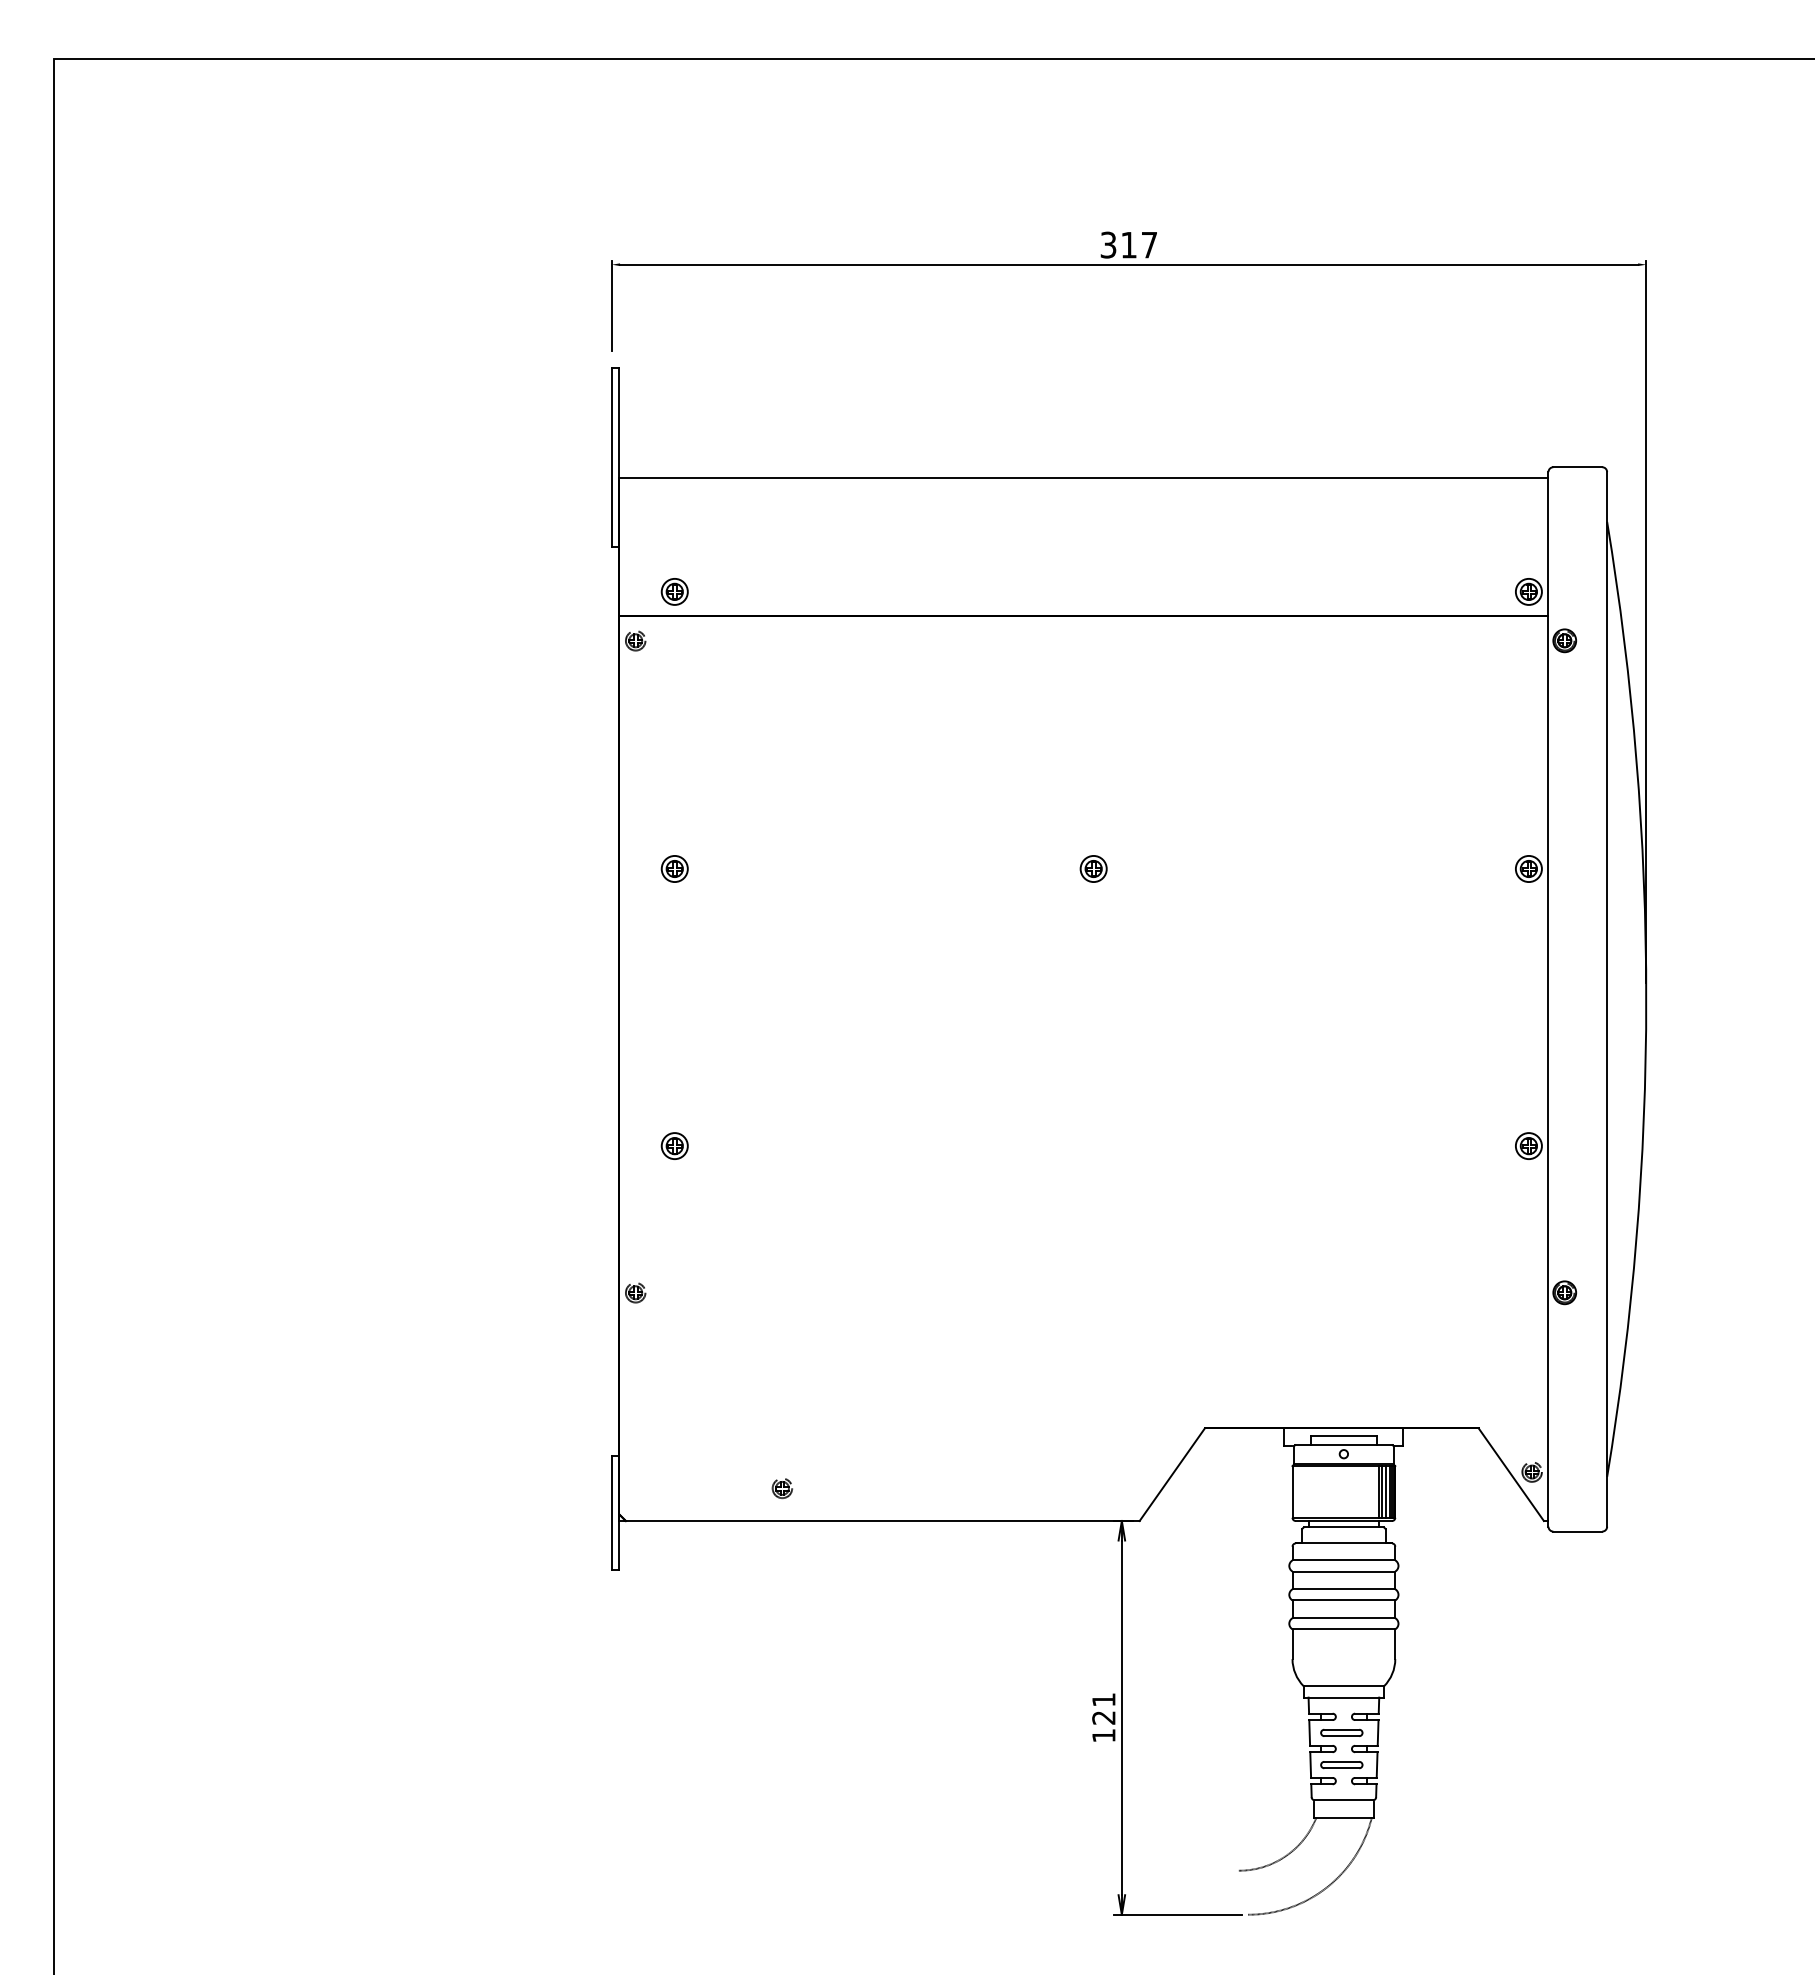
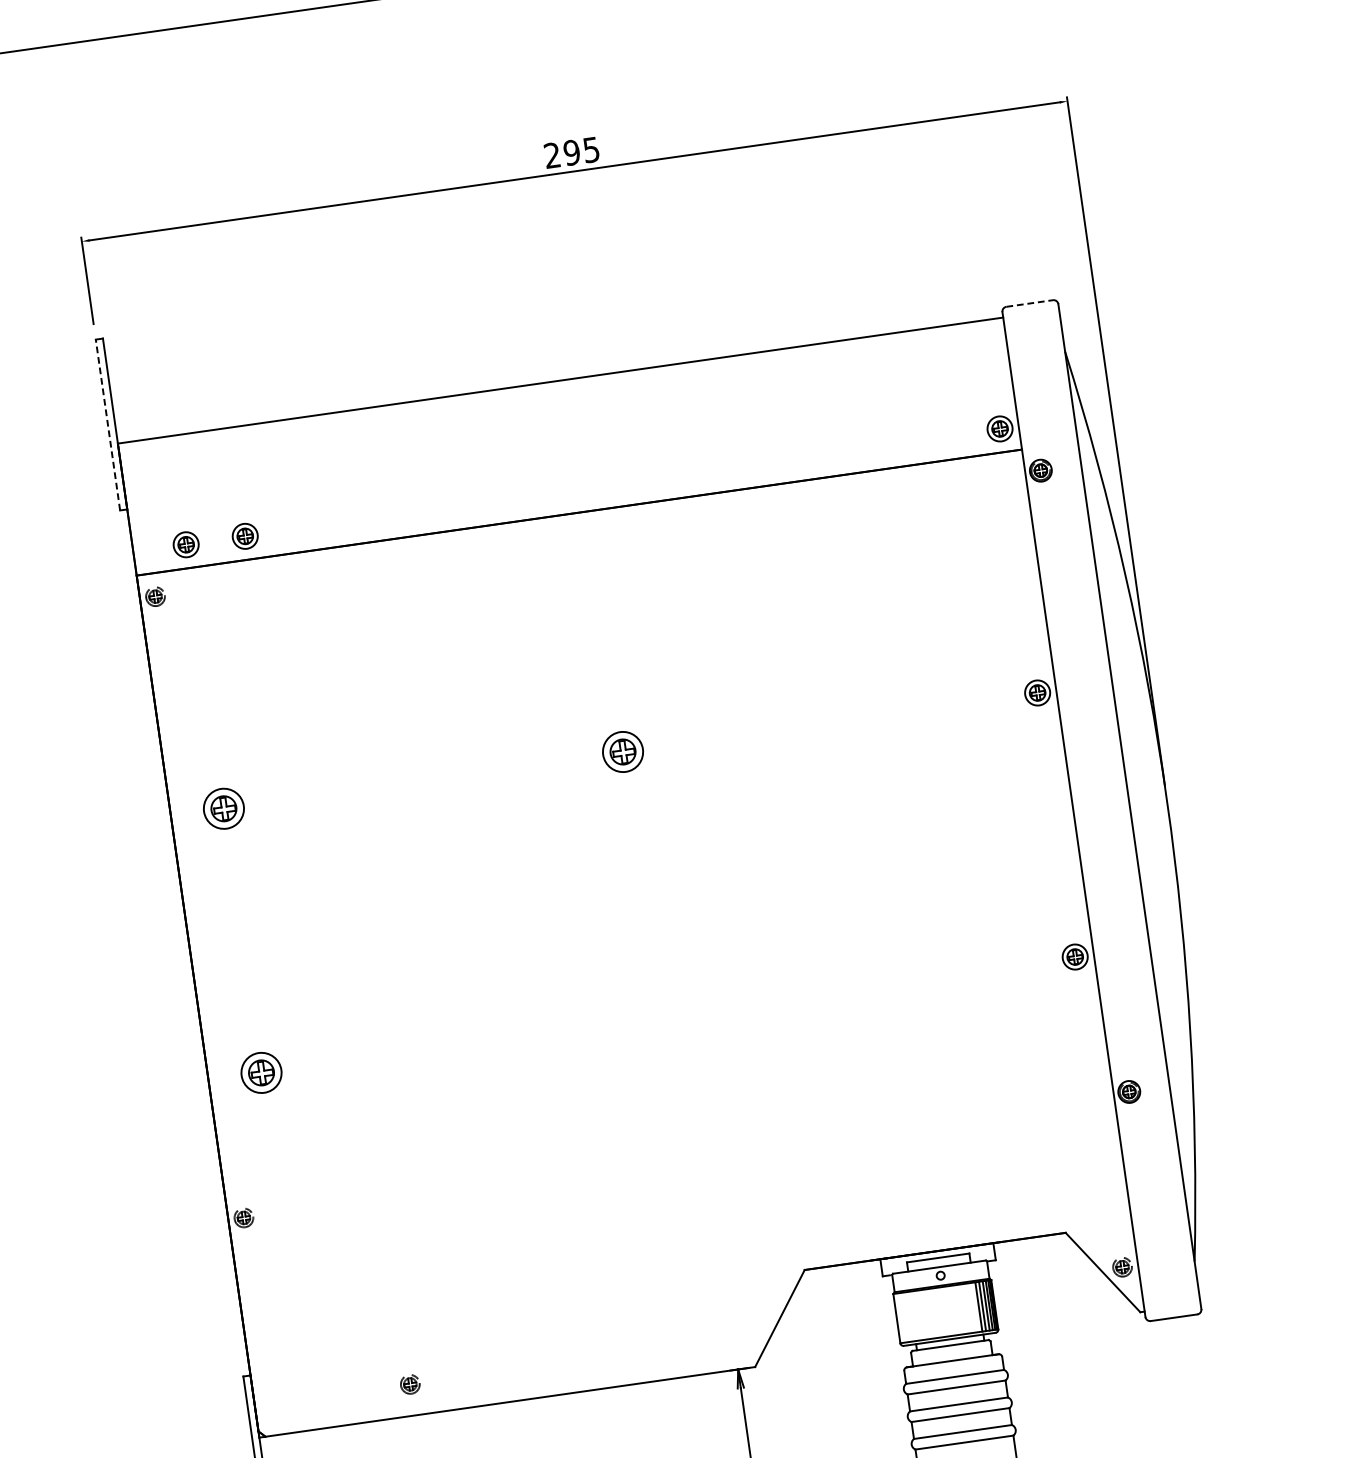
text: (1128, 244) -> (571, 152), 317 -> 295
line: (611, 457) -> (107, 425), solid -> dashed
line: (1578, 467) -> (1030, 303), solid -> dashed
part: (736, 591) -> (244, 536), added
part: (674, 868) -> (223, 808), size x1.6
part: (1093, 868) -> (622, 751), size x1.6
part: (674, 1145) -> (260, 1072), size x1.6

